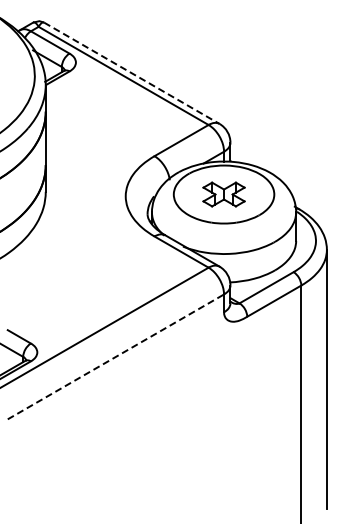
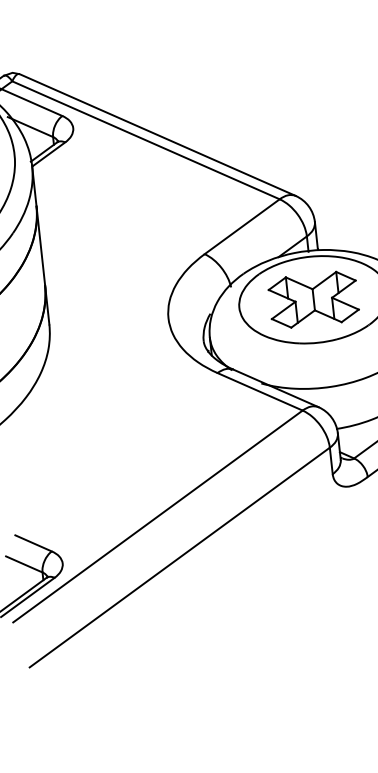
line: (132, 73) -> (158, 135), dashed -> solid
part: (223, 194) -> (312, 299), size x1.43
line: (115, 356) -> (179, 557), dashed -> solid

